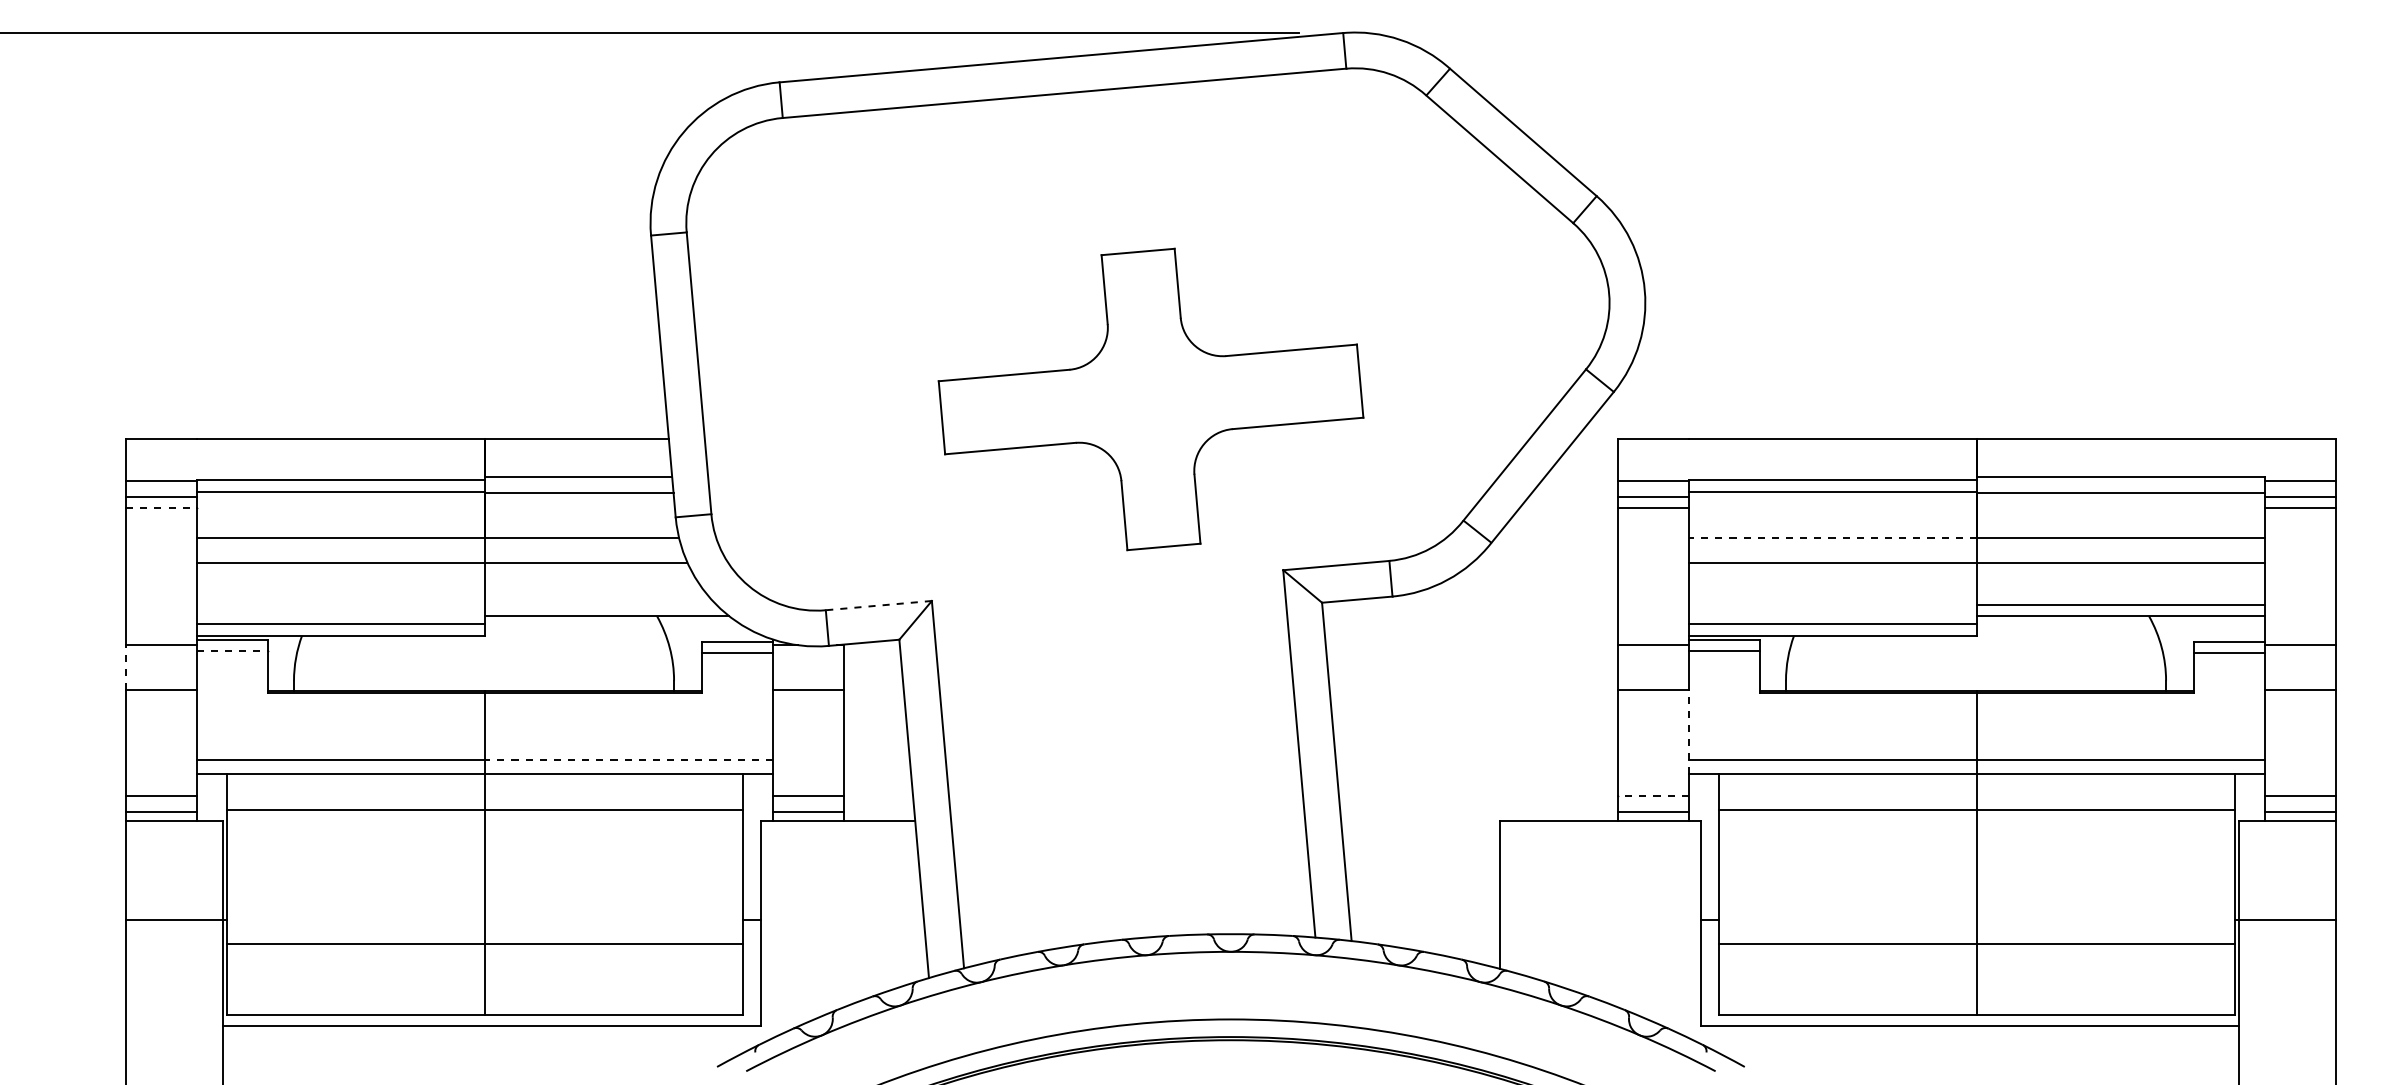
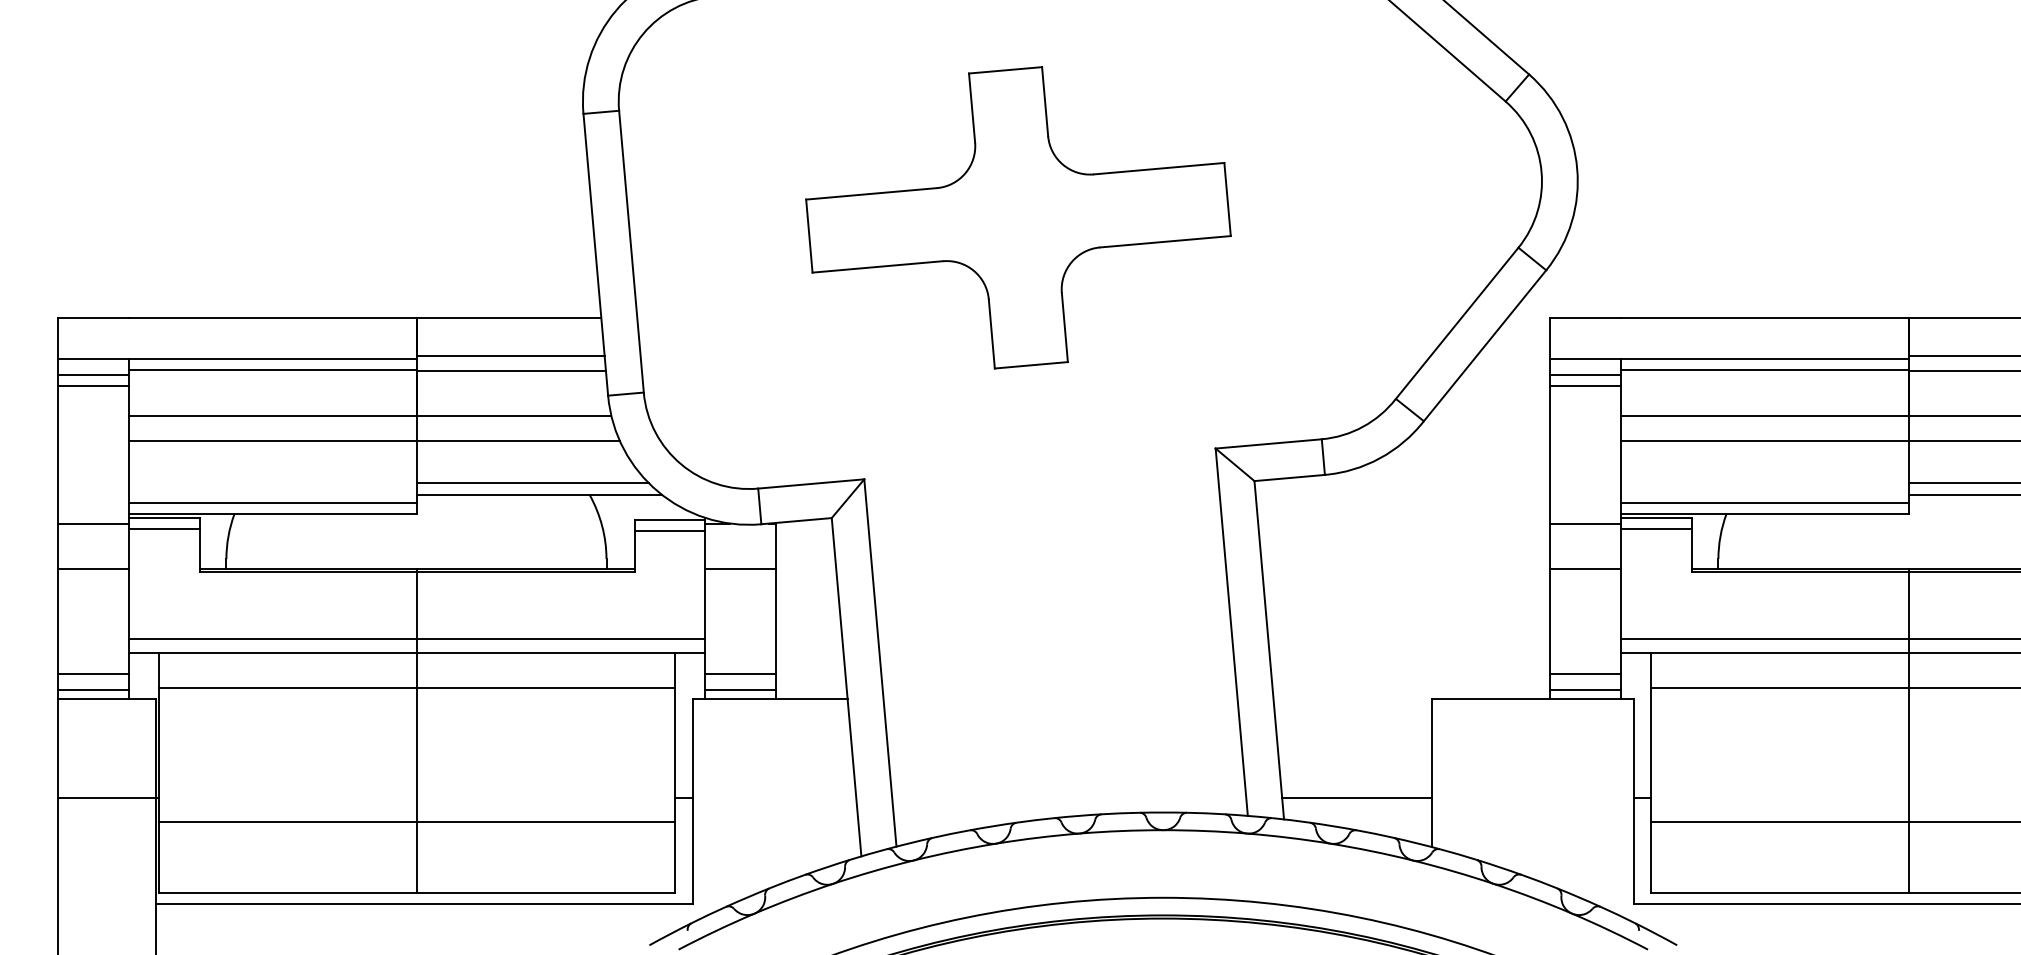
part: (1150, 399) -> (1017, 217), moved
line: (161, 507) -> (93, 385), dashed -> solid
line: (1832, 537) -> (1764, 415), dashed -> solid
line: (600, 604) -> (532, 482), added
line: (878, 605) -> (810, 483), dashed -> solid
line: (232, 650) -> (164, 528), dashed -> solid
line: (126, 667) -> (58, 545), dashed -> solid
line: (1688, 731) -> (1620, 609), dashed -> solid
line: (628, 760) -> (560, 638), dashed -> solid
line: (1652, 796) -> (1584, 674), dashed -> solid
line: (1424, 920) -> (1356, 798), added

